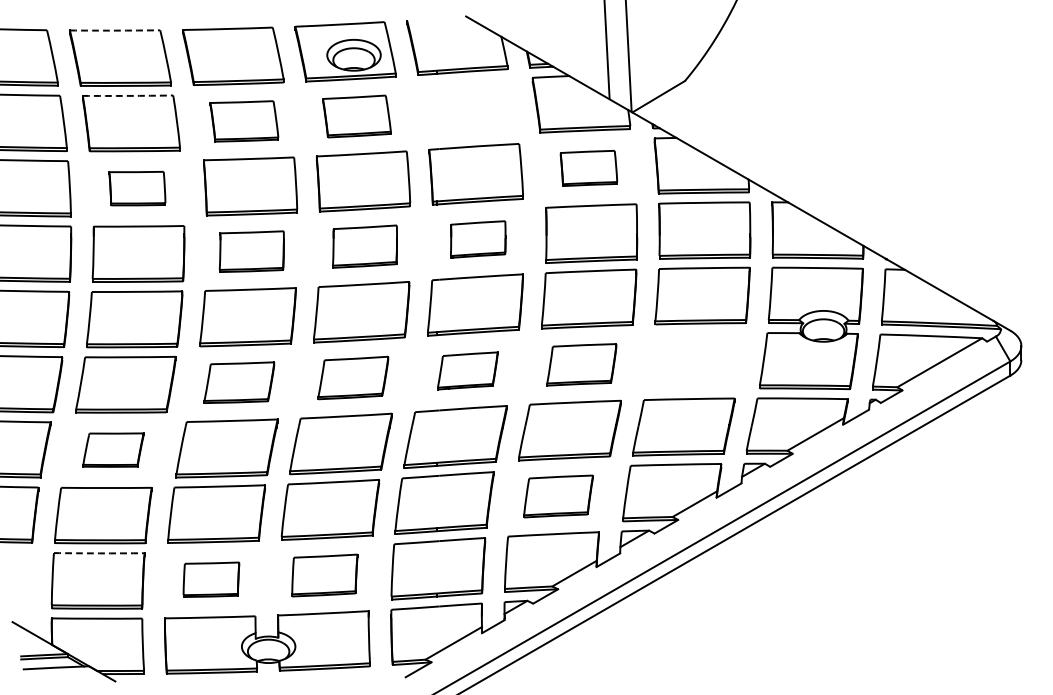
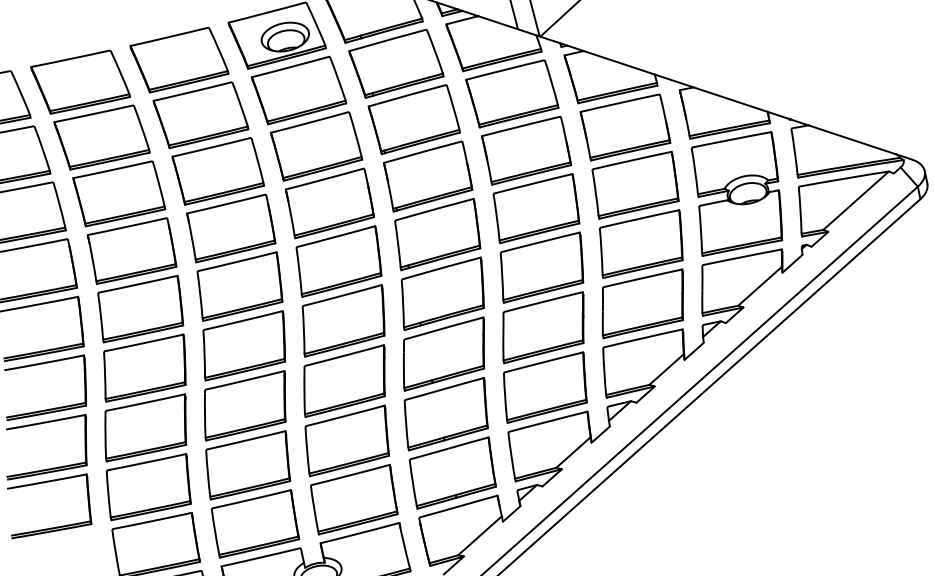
arc: (115, 30) -> (71, 58), dashed -> solid
arc: (128, 95) -> (94, 113), dashed -> solid
part: (468, 109) -> (395, 63), added
part: (356, 116) -> (298, 90), size x1.43
part: (244, 121) -> (201, 115), size x1.43
part: (588, 168) -> (512, 93), size x1.67
part: (137, 188) -> (119, 193), size x1.67
part: (477, 239) -> (427, 176), size x1.67
part: (364, 246) -> (329, 203), size x1.43
part: (251, 251) -> (230, 228), size x1.43
part: (695, 361) -> (641, 244), added
part: (581, 364) -> (541, 267), size x1.43
part: (467, 370) -> (442, 293), size x1.67
part: (353, 377) -> (343, 320), size x1.43
part: (239, 382) -> (244, 345), size x1.43
part: (113, 449) -> (145, 427), size x1.67
part: (558, 496) -> (545, 387), size x1.43
arc: (99, 553) -> (152, 521), dashed -> solid
part: (324, 575) -> (354, 499), size x1.43
part: (211, 579) -> (255, 523), size x1.67

